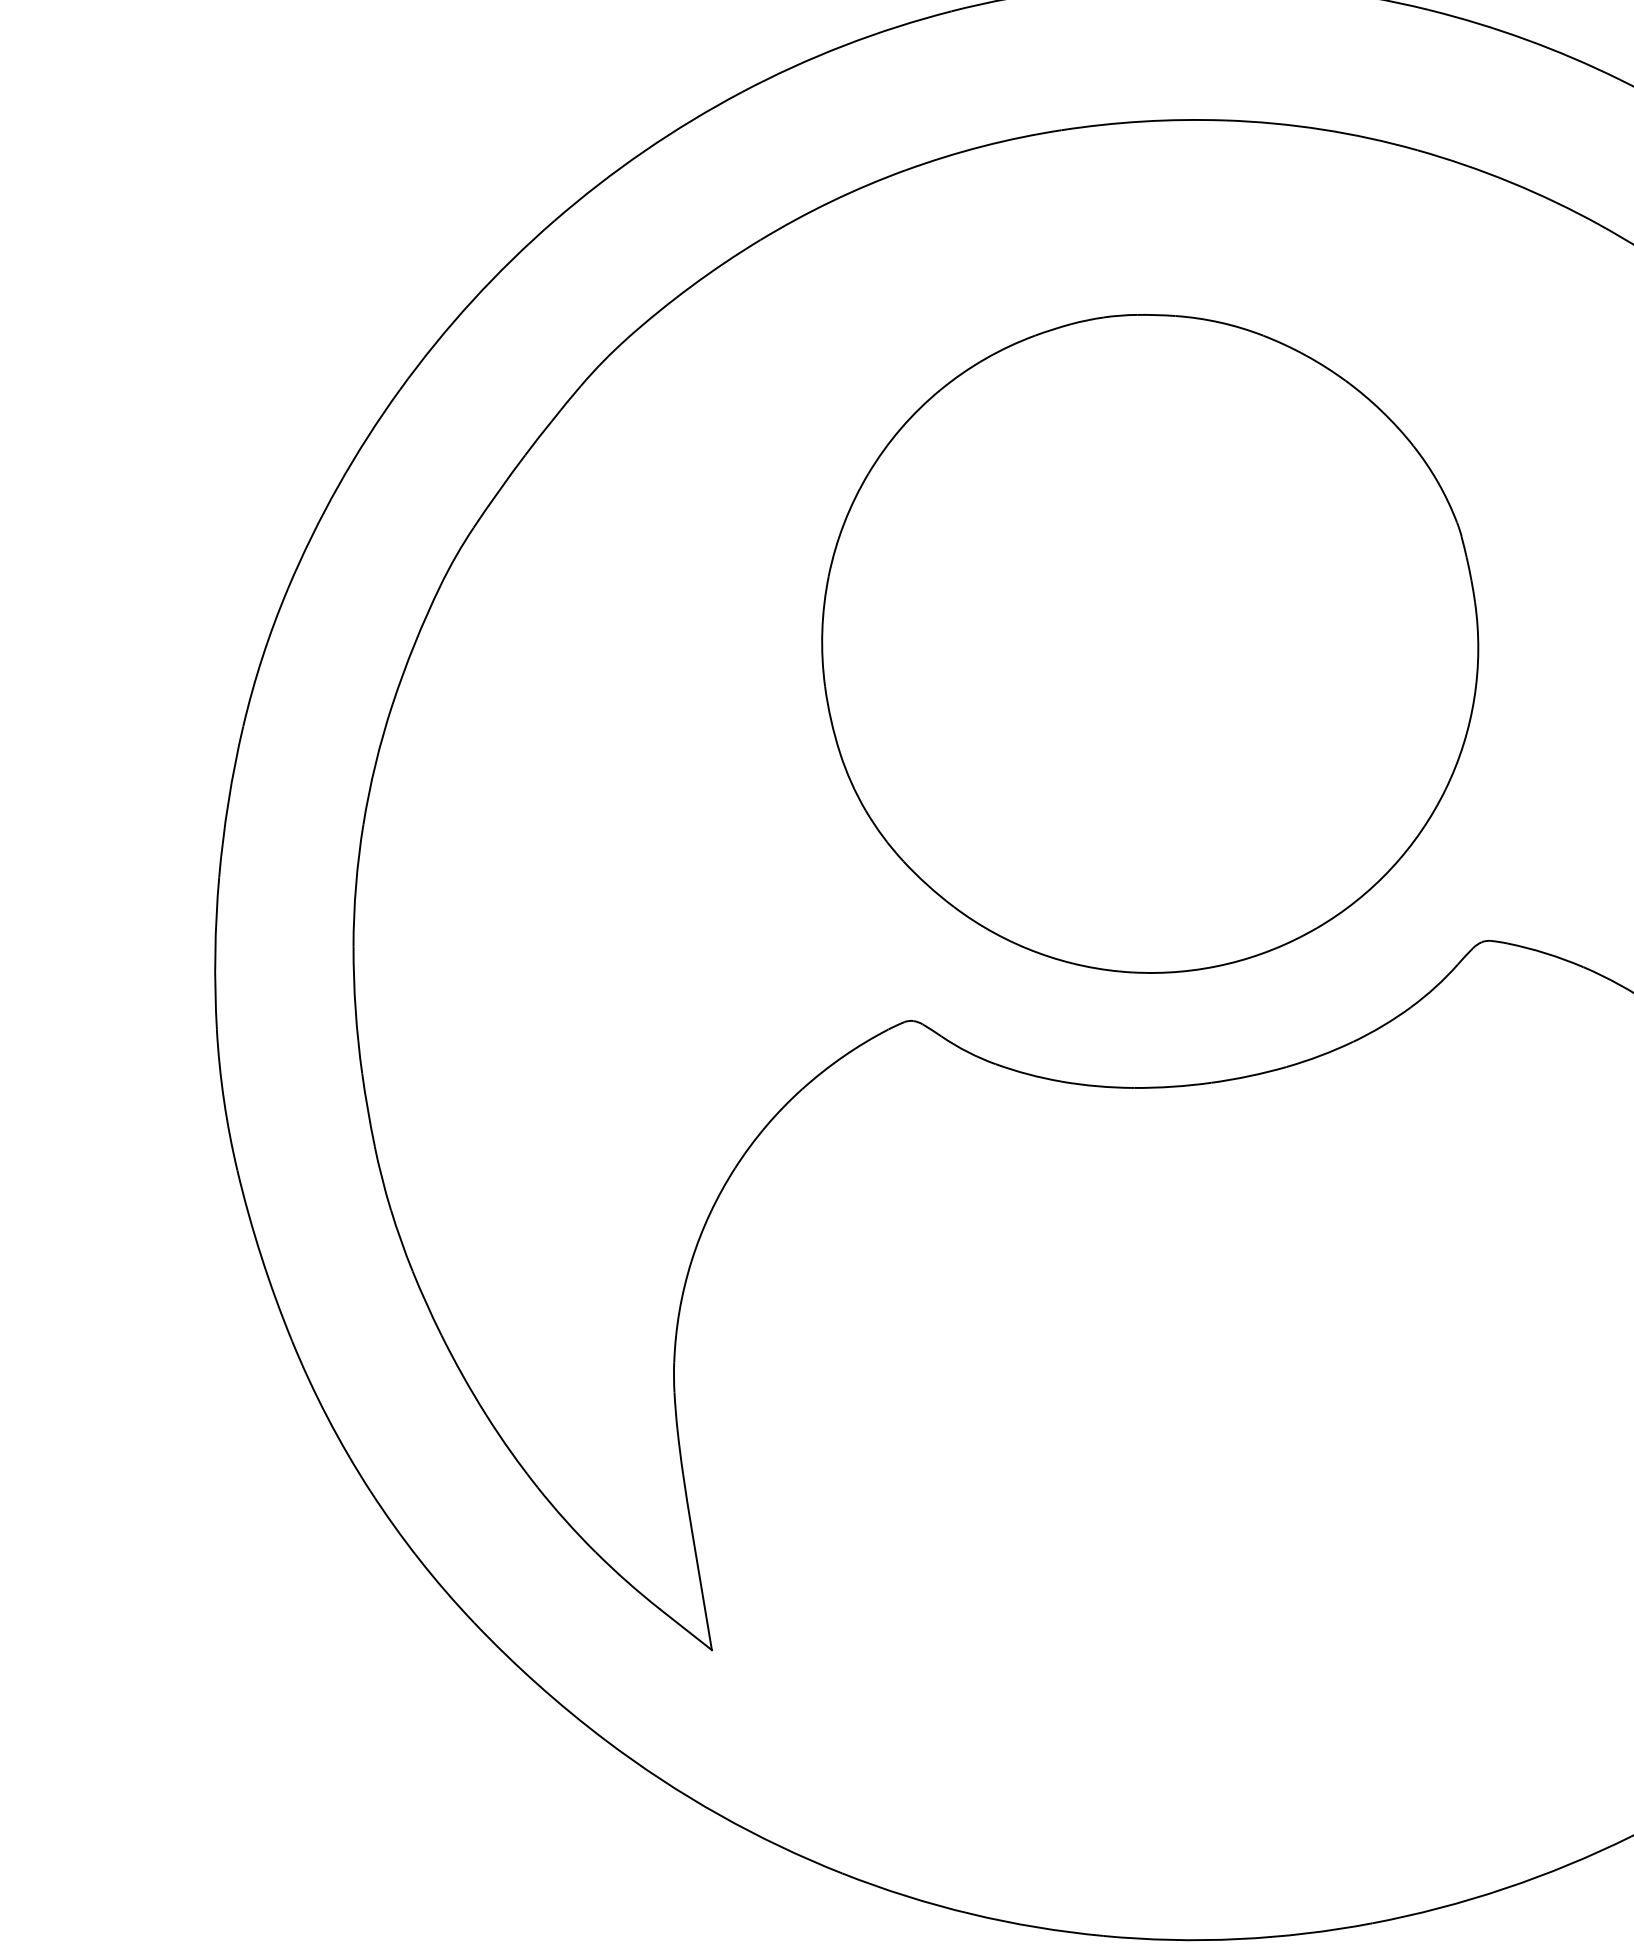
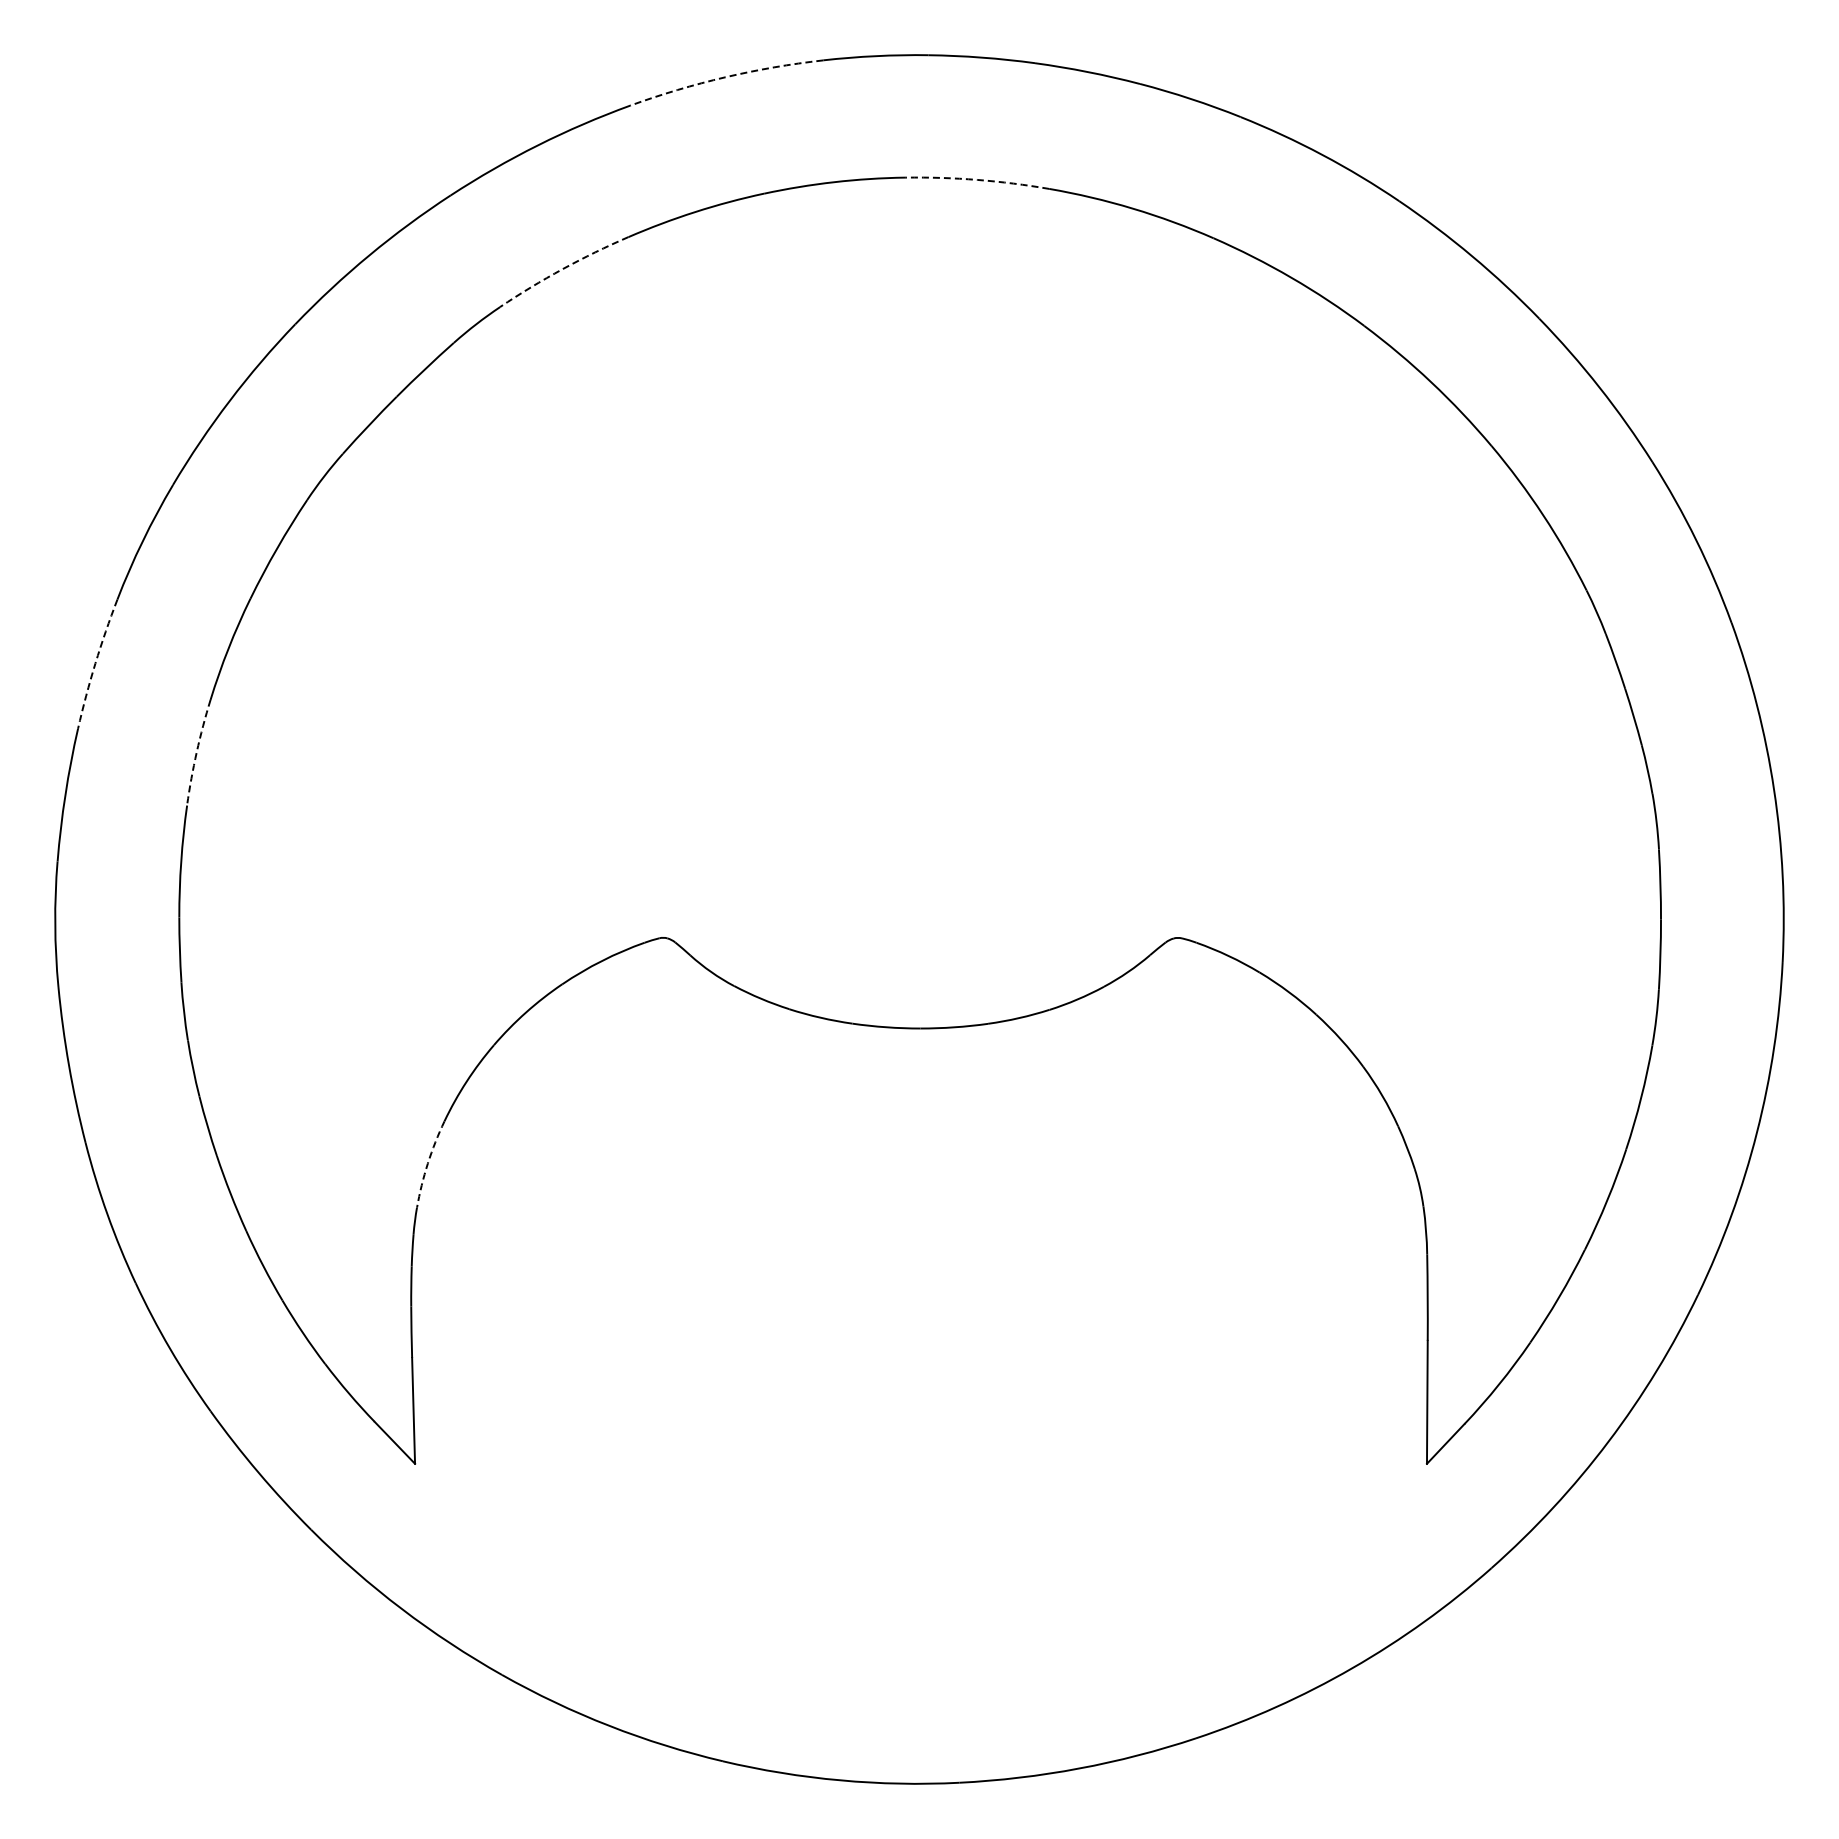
arc: (844, 45) -> (725, 77), solid -> dashed
arc: (1143, 121) -> (977, 179), solid -> dashed
arc: (691, 286) -> (562, 269), solid -> dashed
part: (1150, 642) -> (920, 636), removed
arc: (228, 801) -> (95, 663), solid -> dashed
arc: (355, 885) -> (196, 752), solid -> dashed
arc: (679, 1311) -> (427, 1163), solid -> dashed

